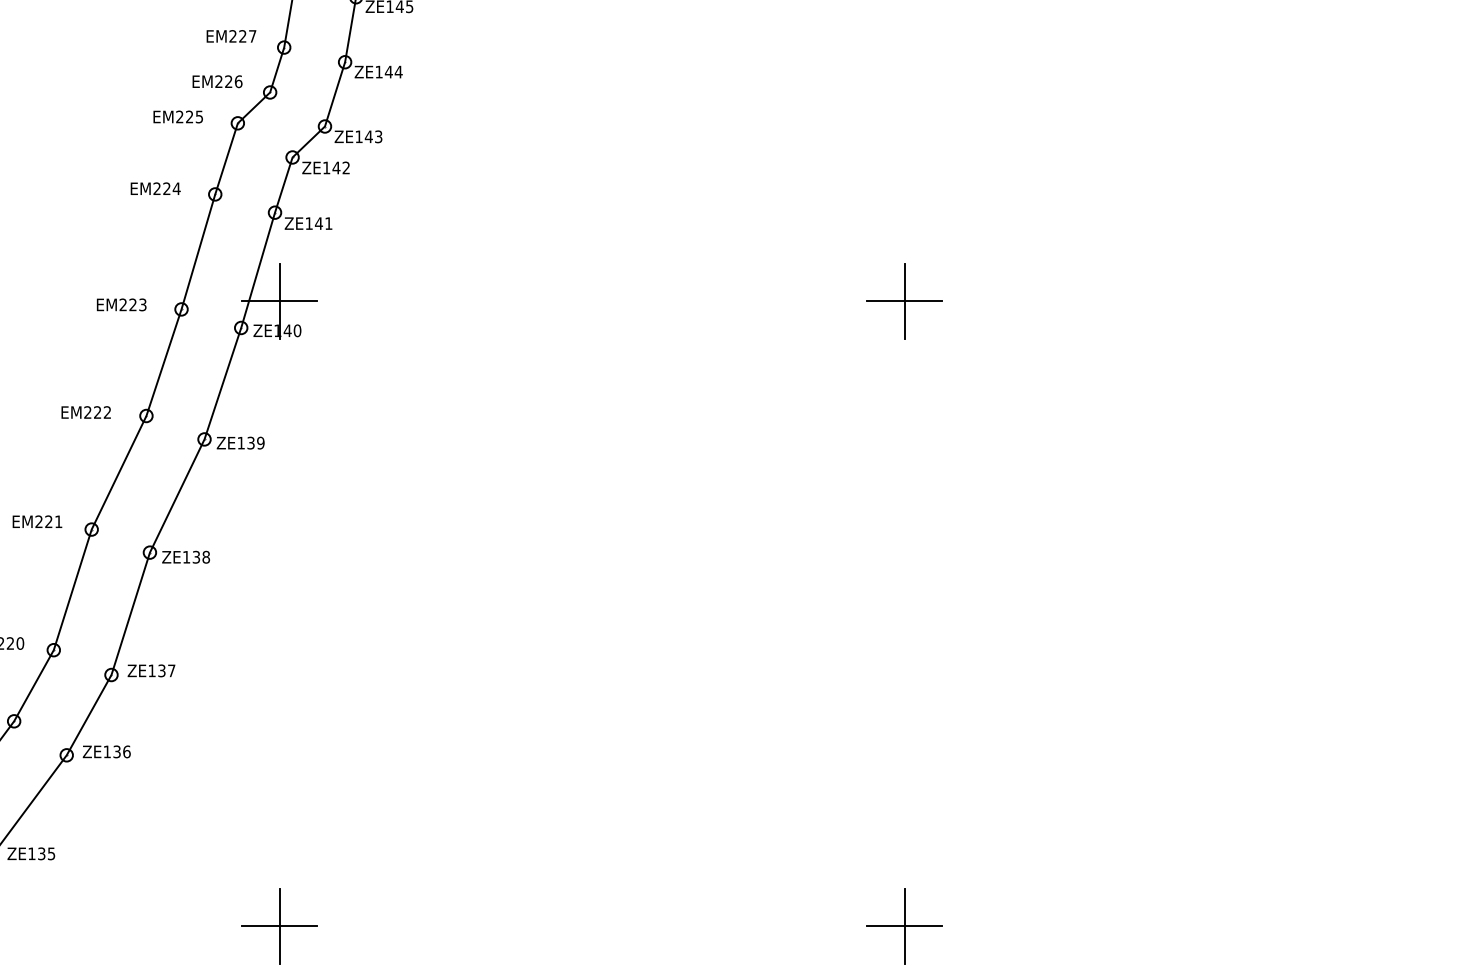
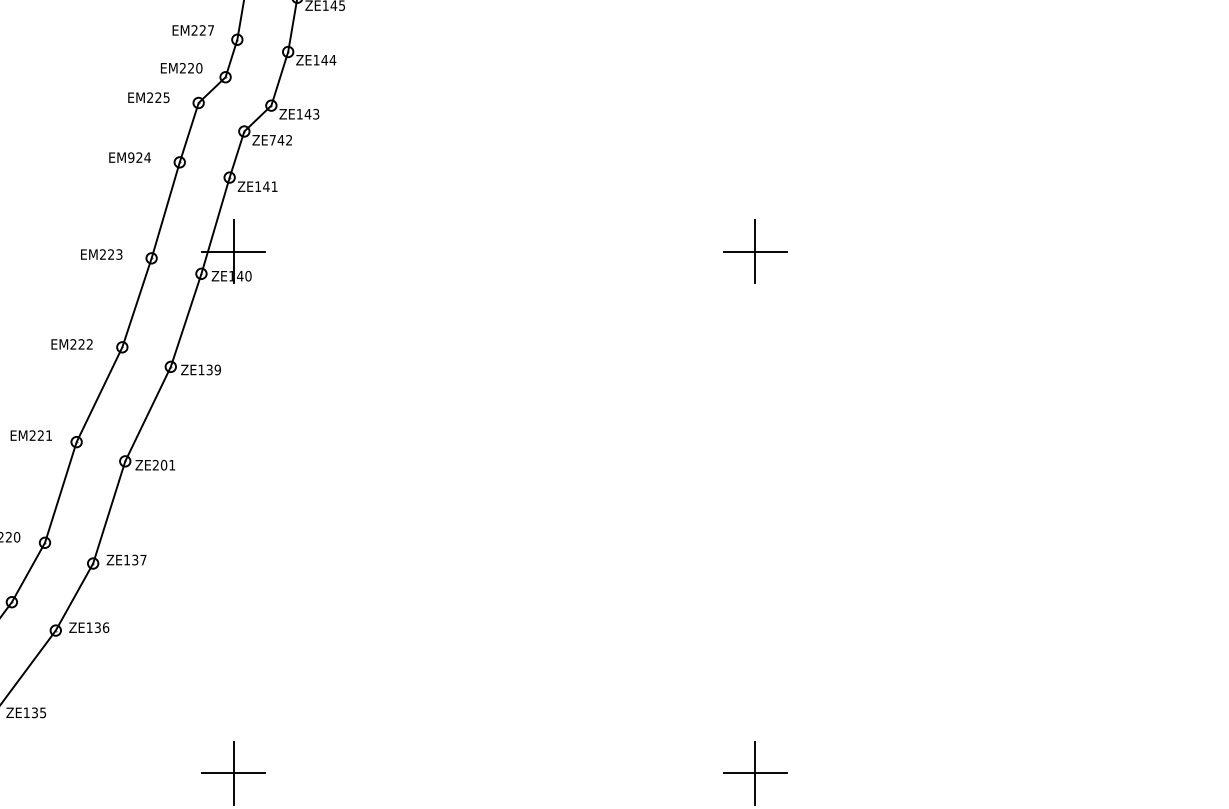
text: (238, 82) -> (199, 68), EM226 -> EM220
text: (326, 168) -> (272, 140), ZE142 -> ZE742
text: (157, 188) -> (131, 157), EM224 -> EM924
text: (195, 556) -> (163, 464), ZE138 -> ZE201

